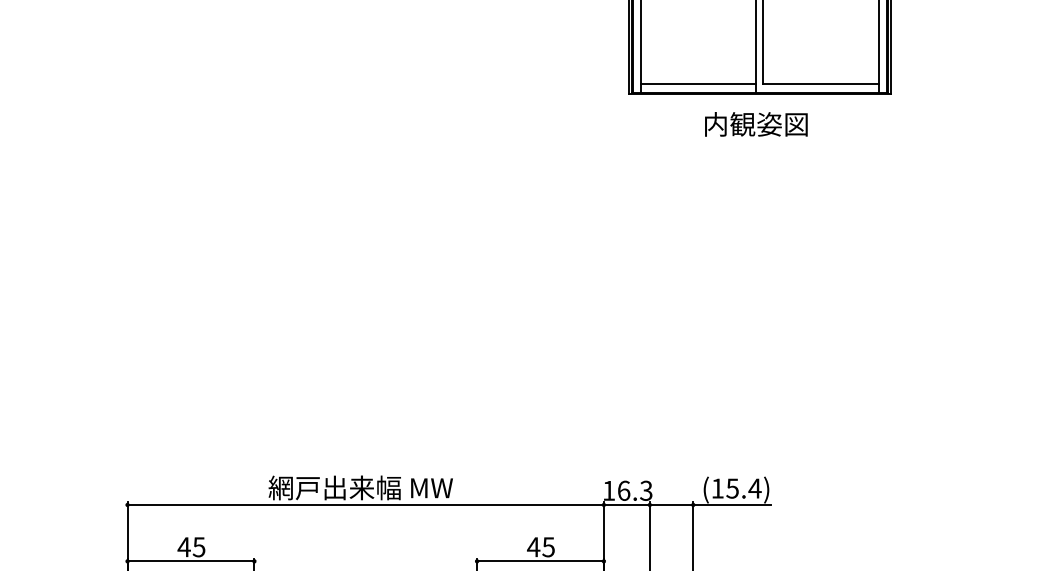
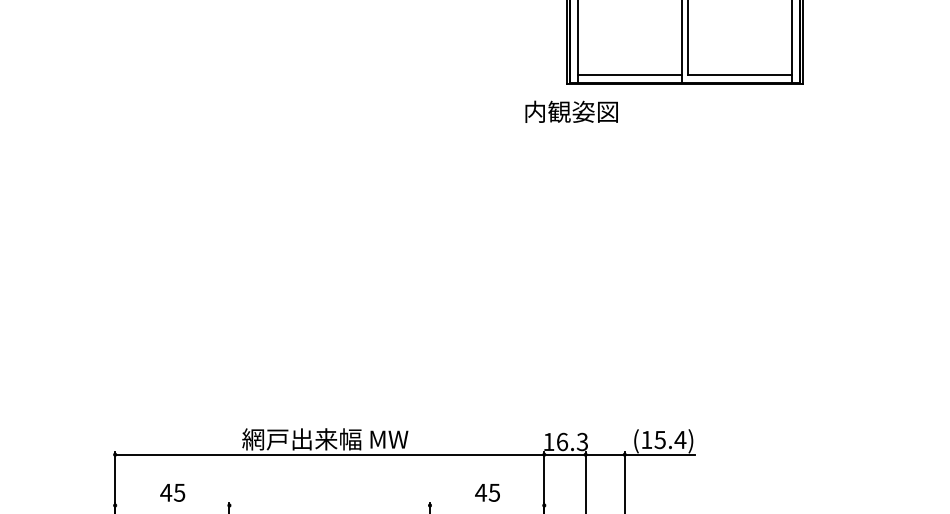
text: (756, 124) -> (571, 111), moved
line: (190, 561) -> (171, 505), removed
line: (540, 561) -> (487, 505), removed

